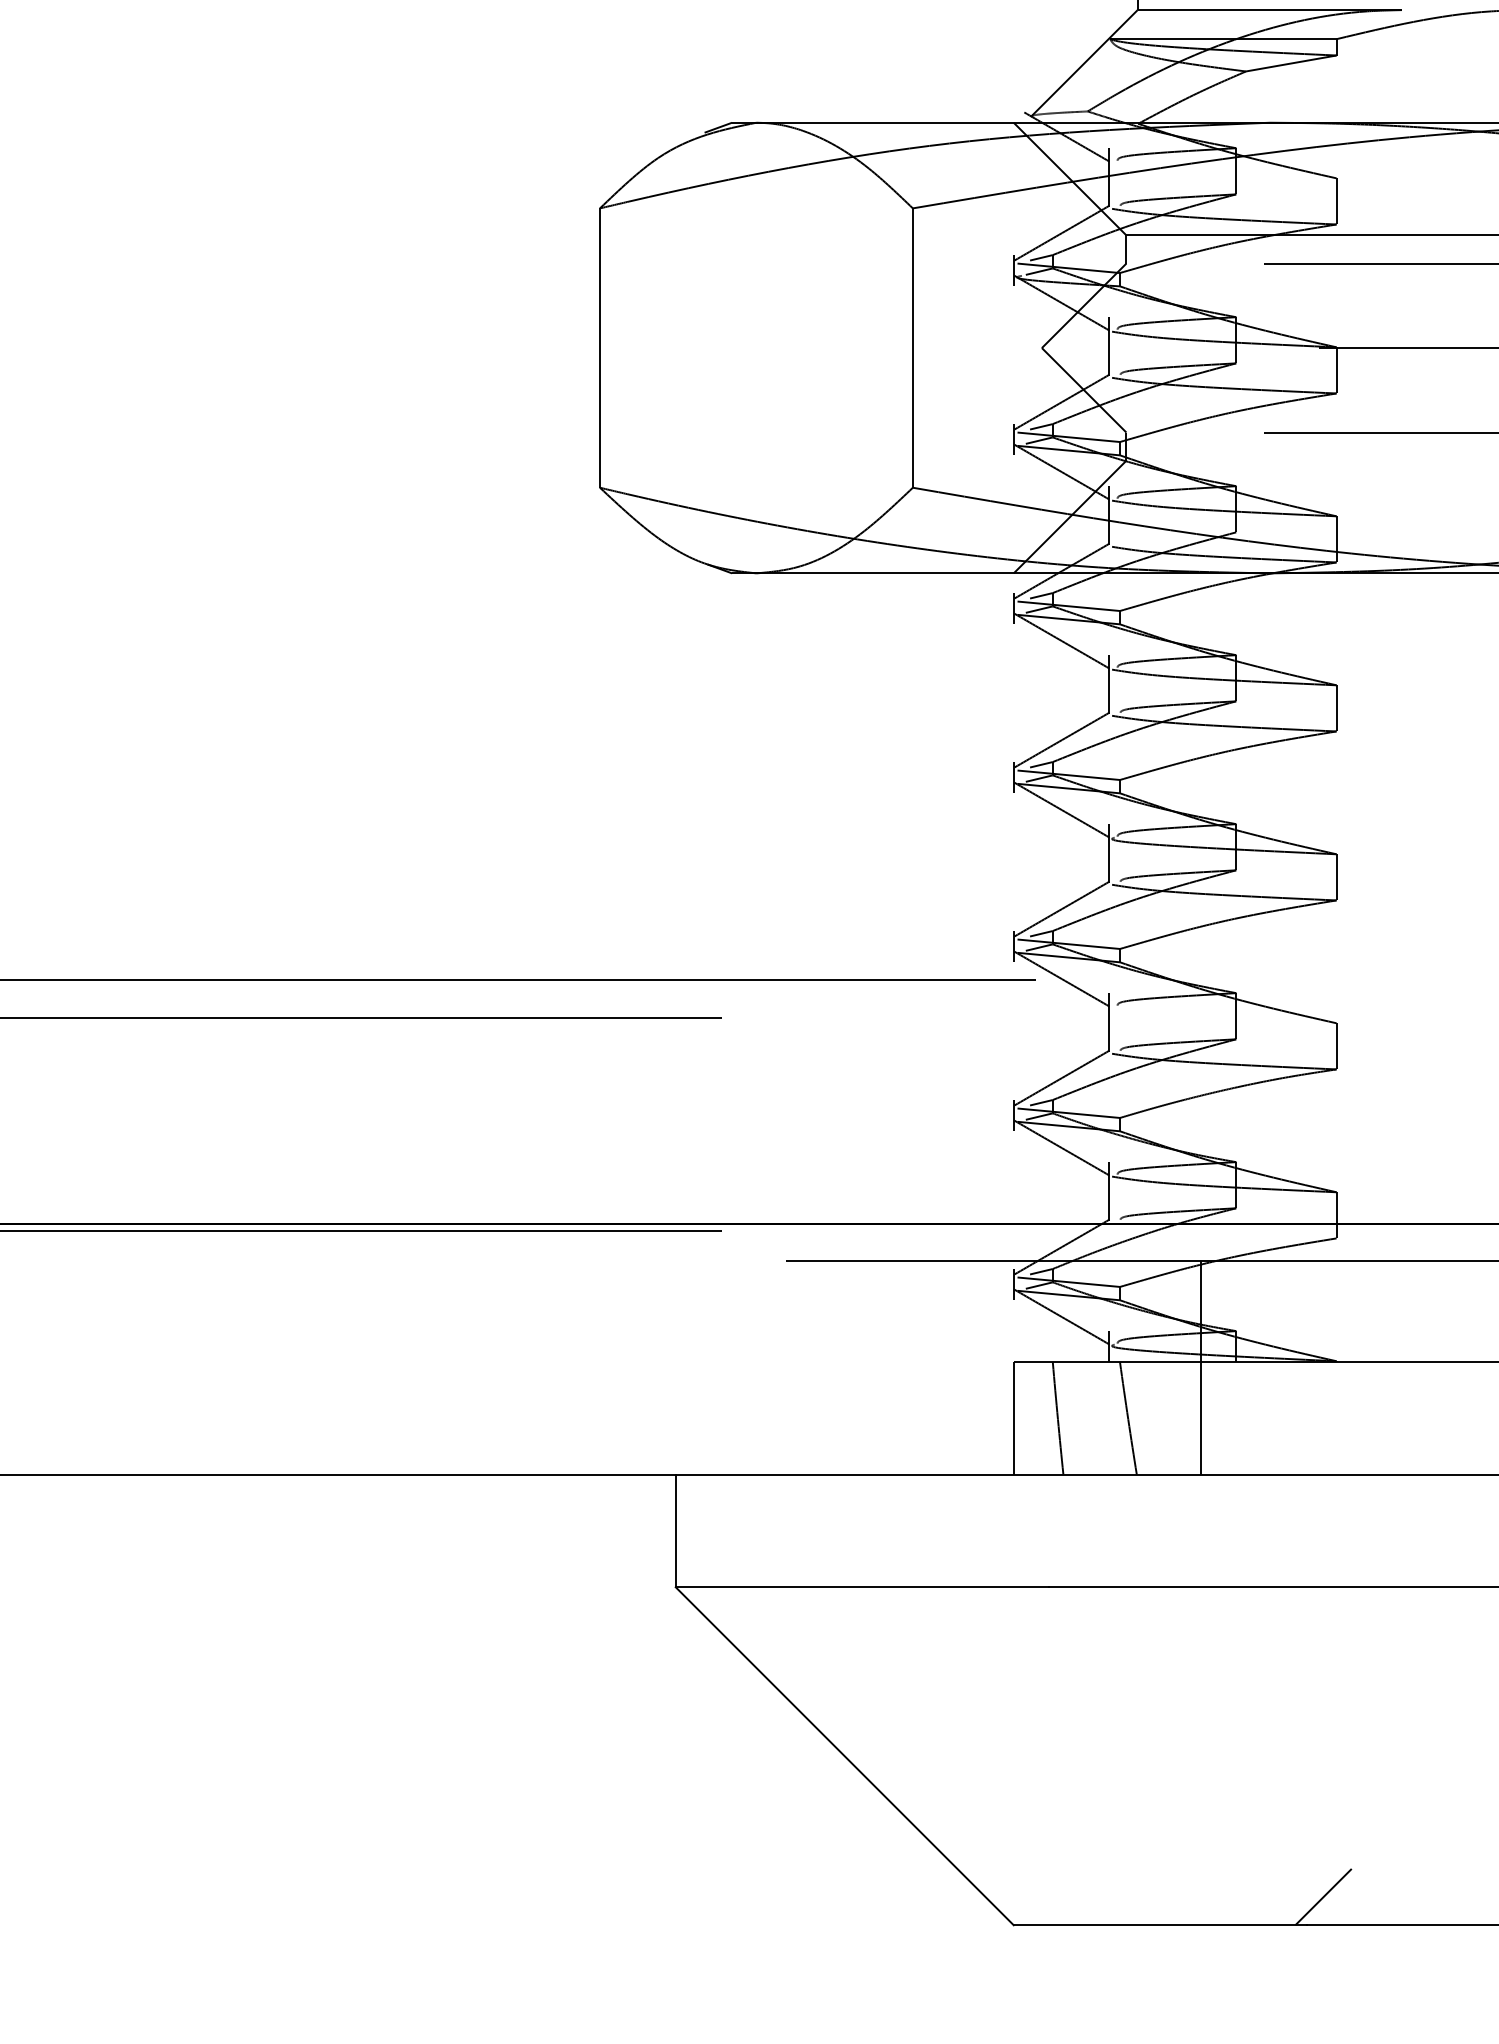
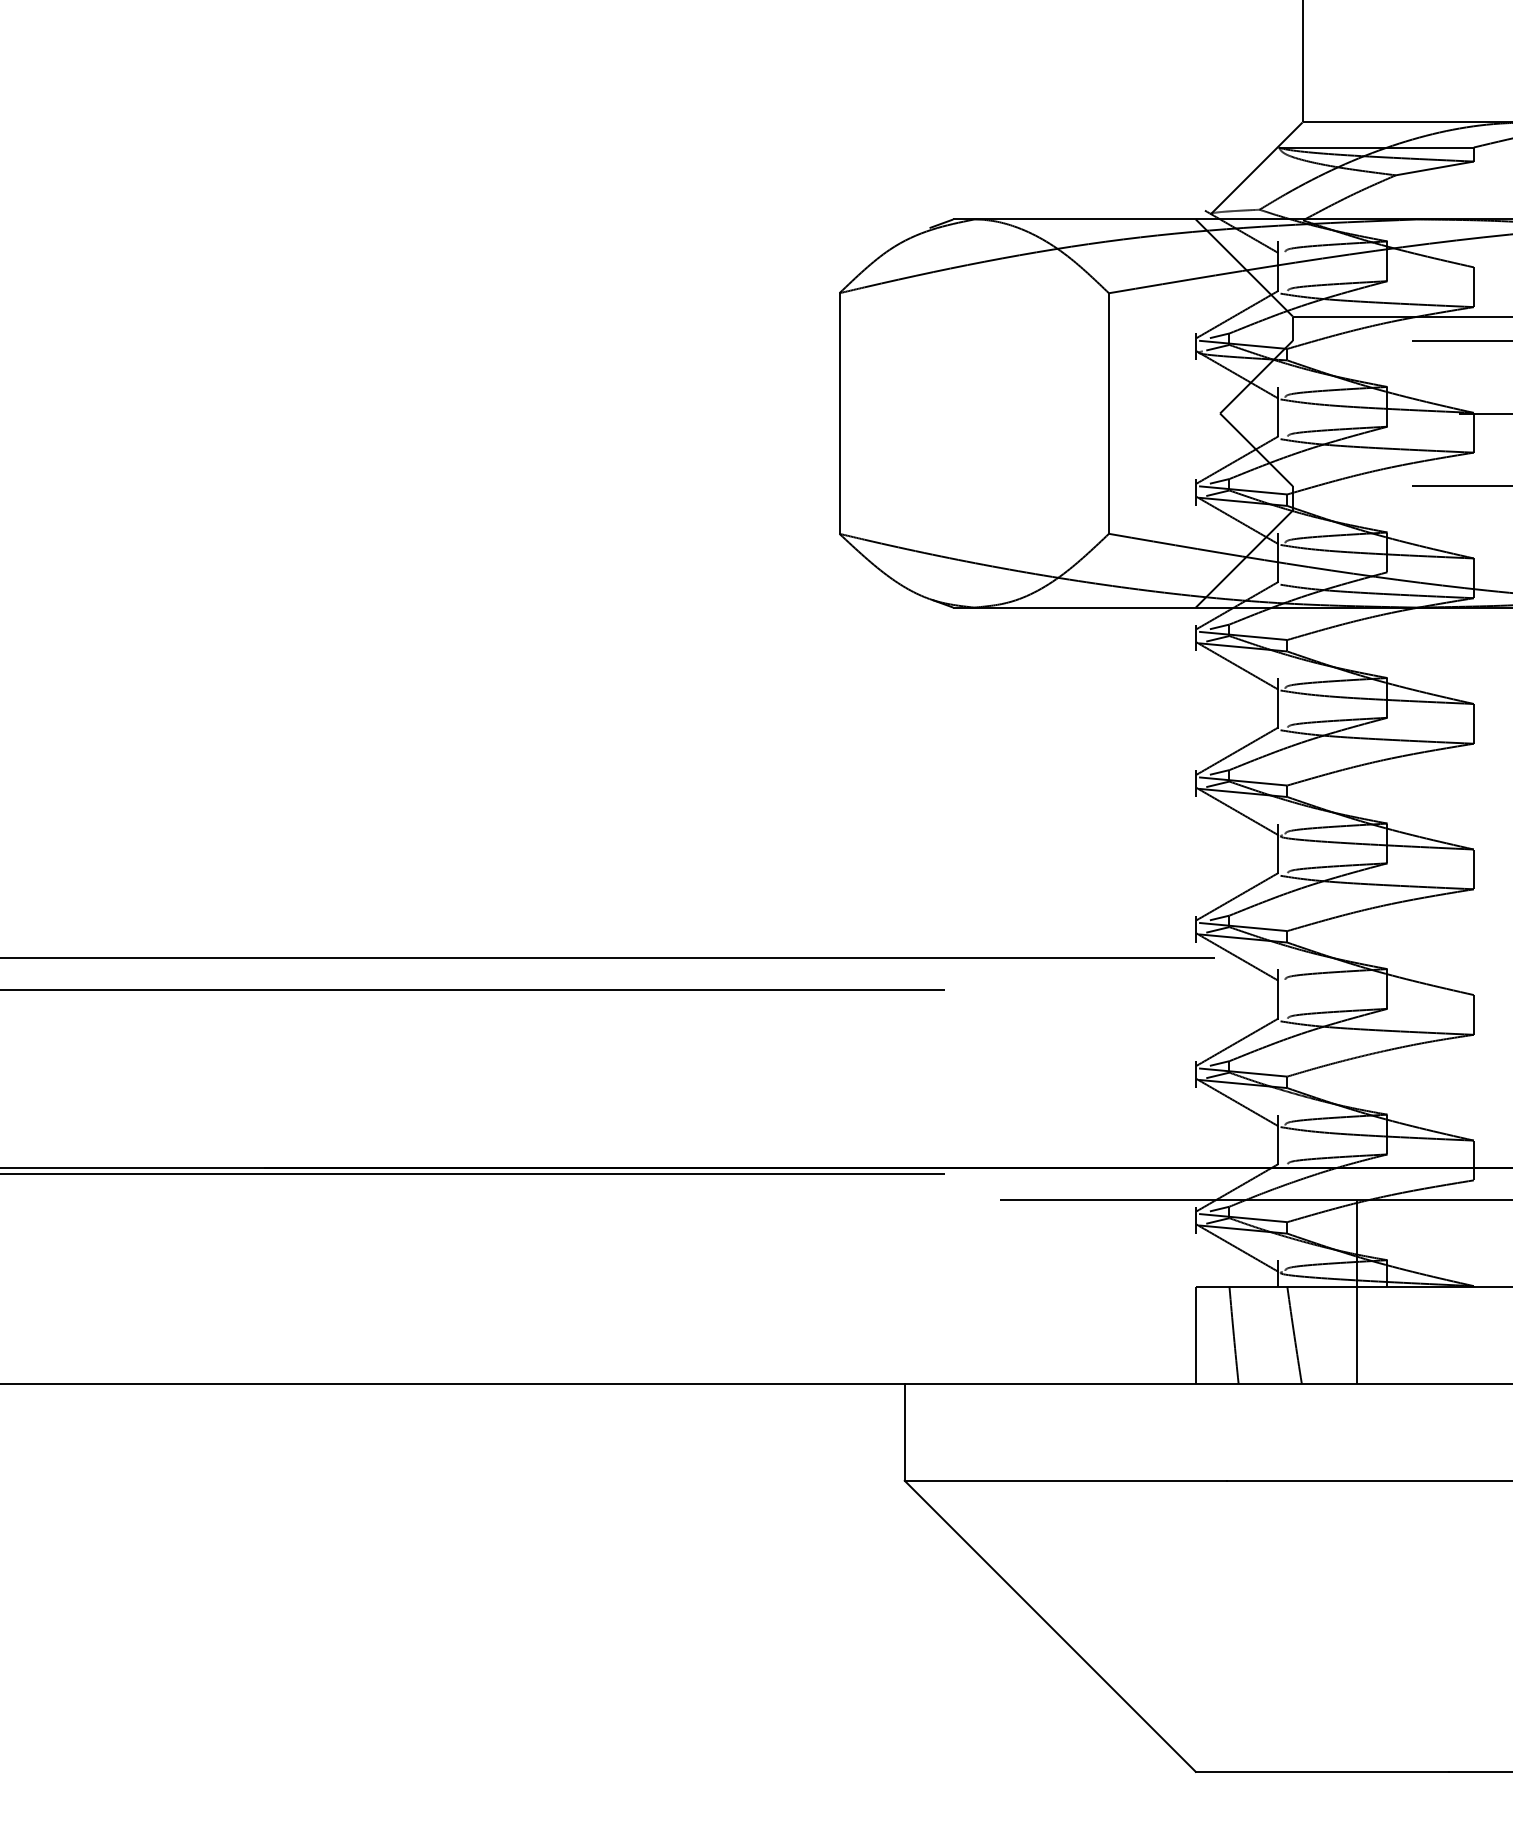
line: (1323, 1896) -> (1462, 1747), removed

